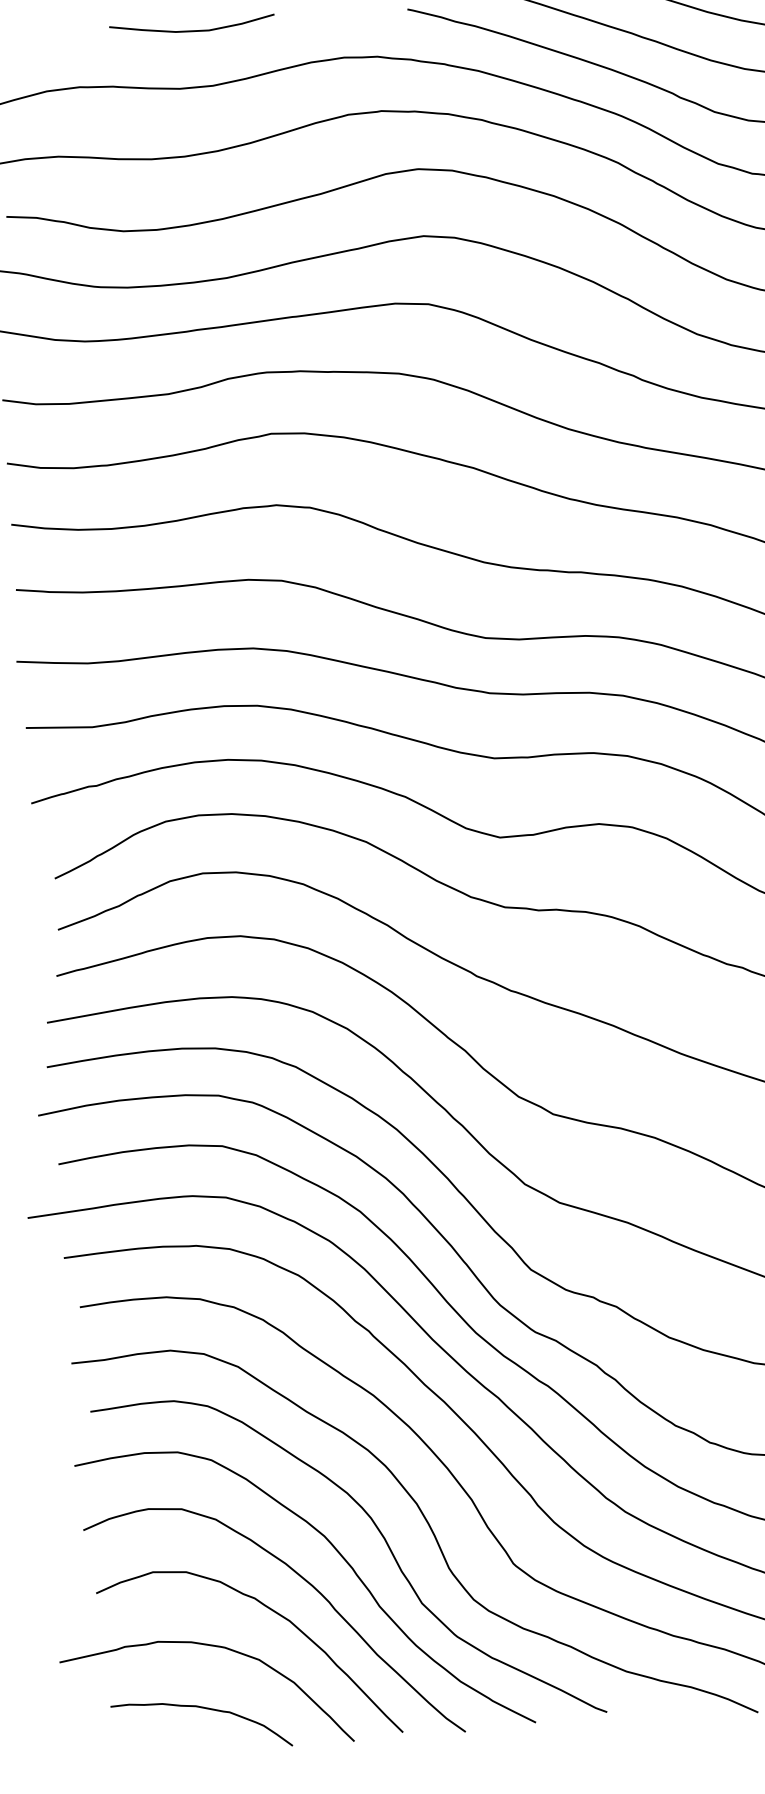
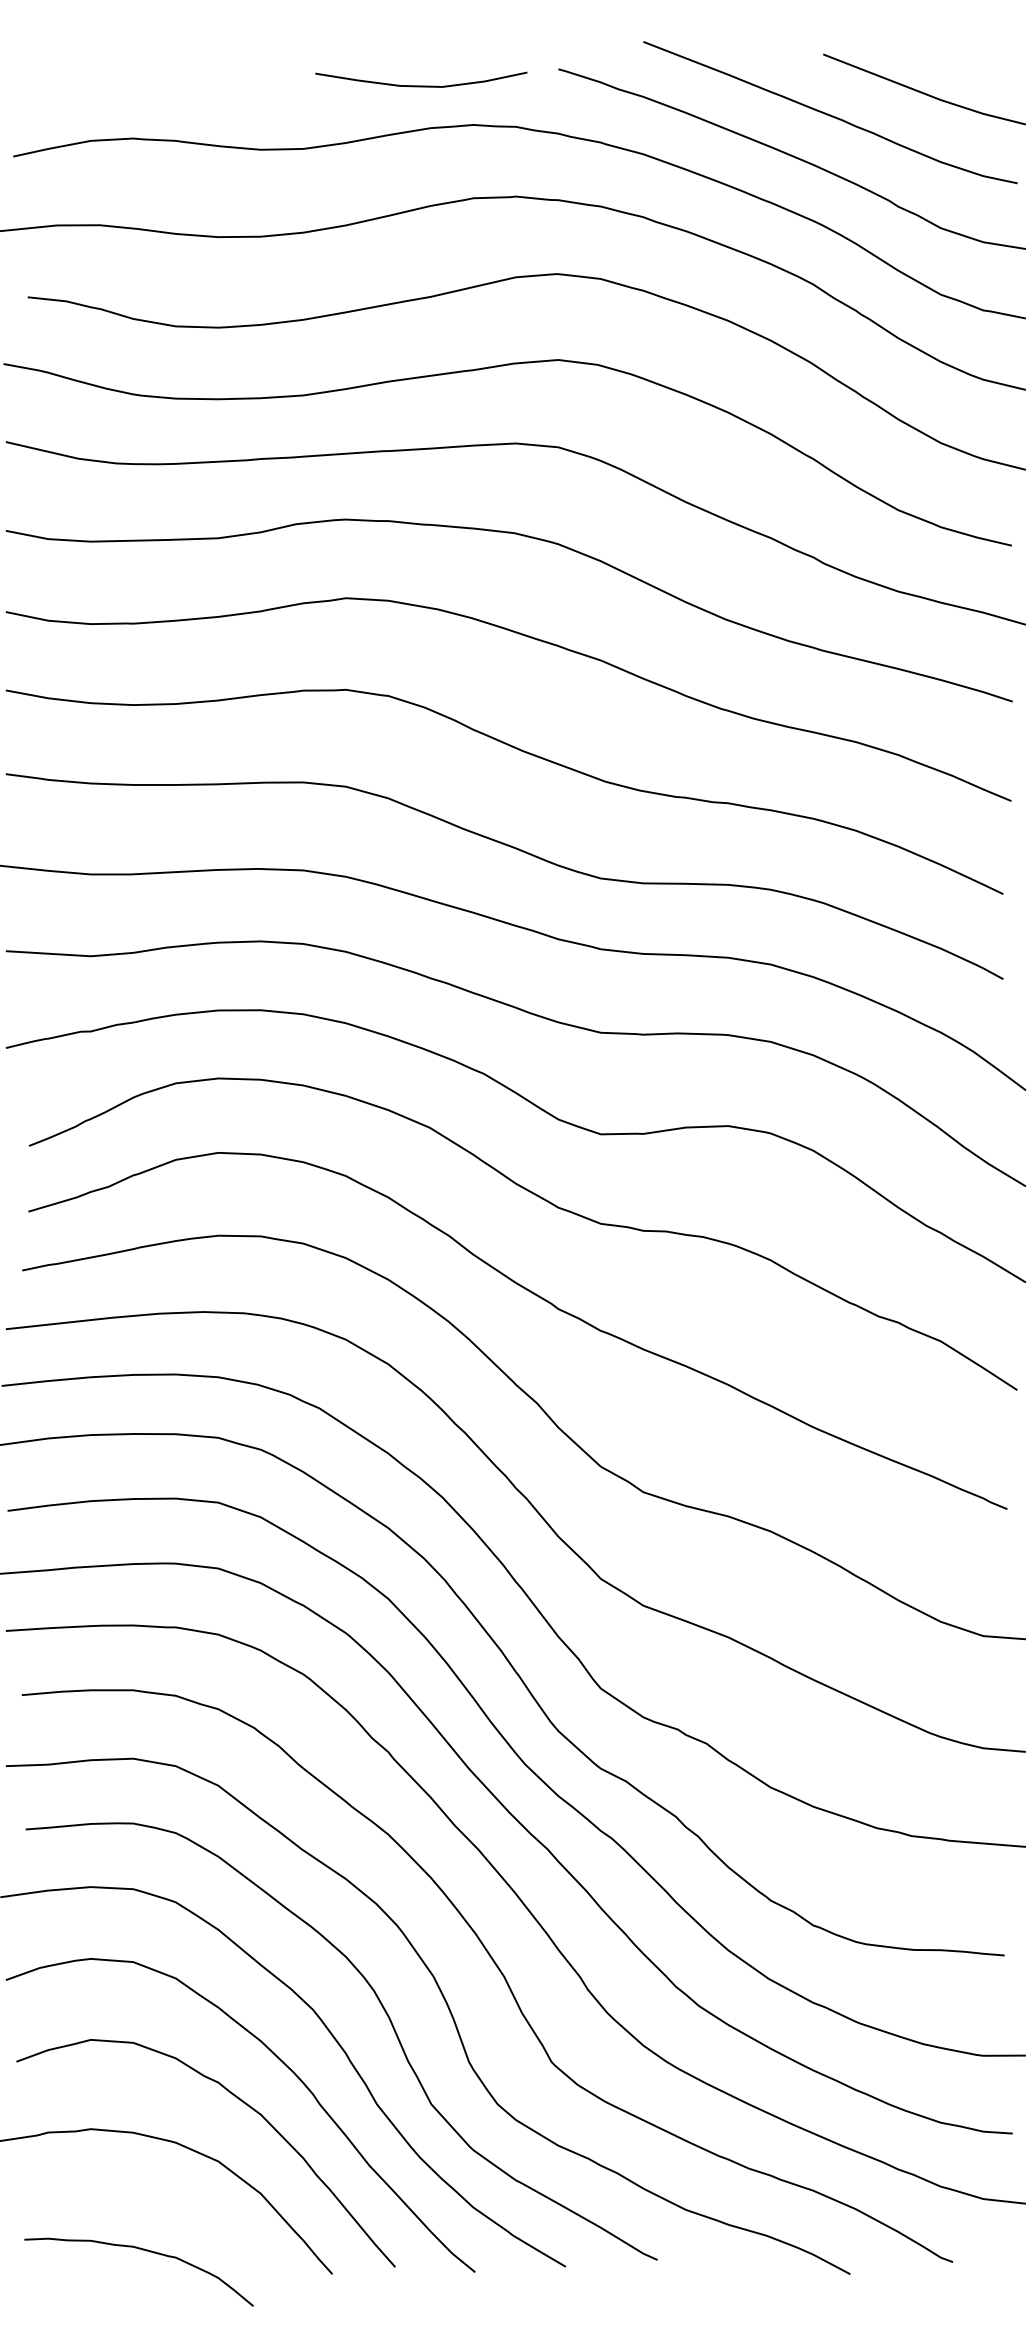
curve: (192, 30) -> (421, 85), moved
curve: (203, 1708) -> (142, 2250), moved

